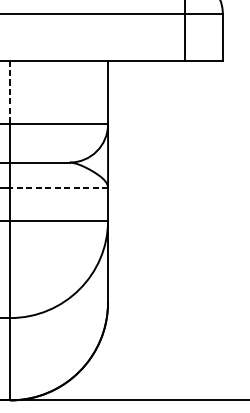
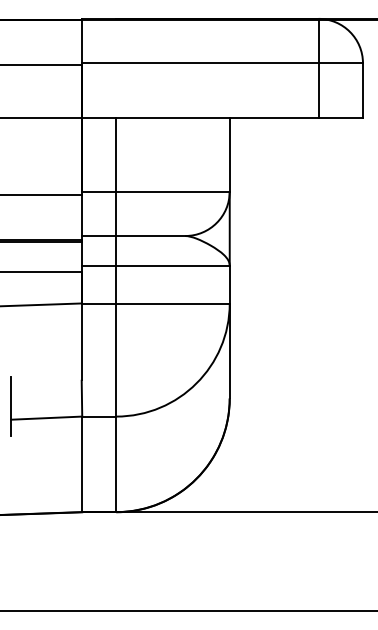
line: (10, 93) -> (116, 155), dashed -> solid
line: (58, 187) -> (172, 265), dashed -> solid

